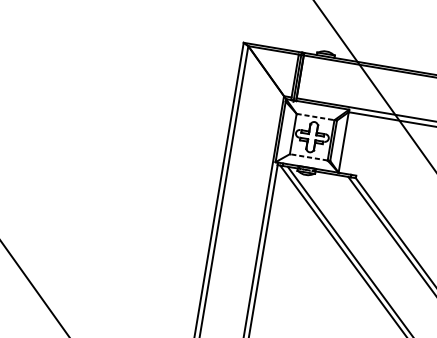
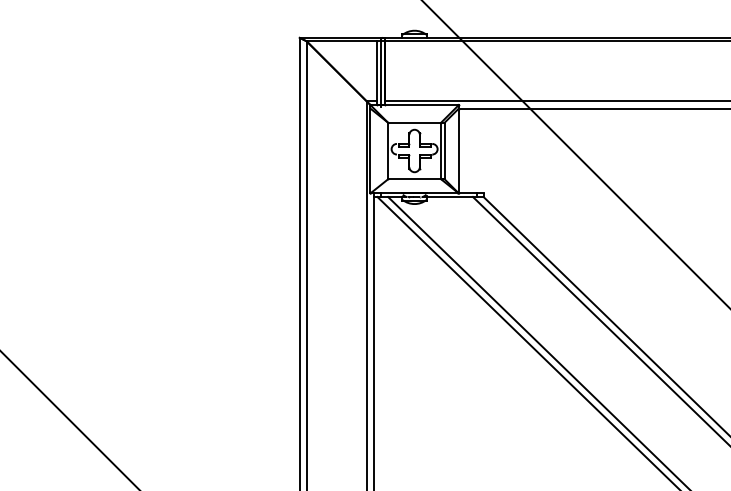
line: (315, 116) -> (414, 122), dashed -> solid
line: (308, 157) -> (414, 179), dashed -> solid

